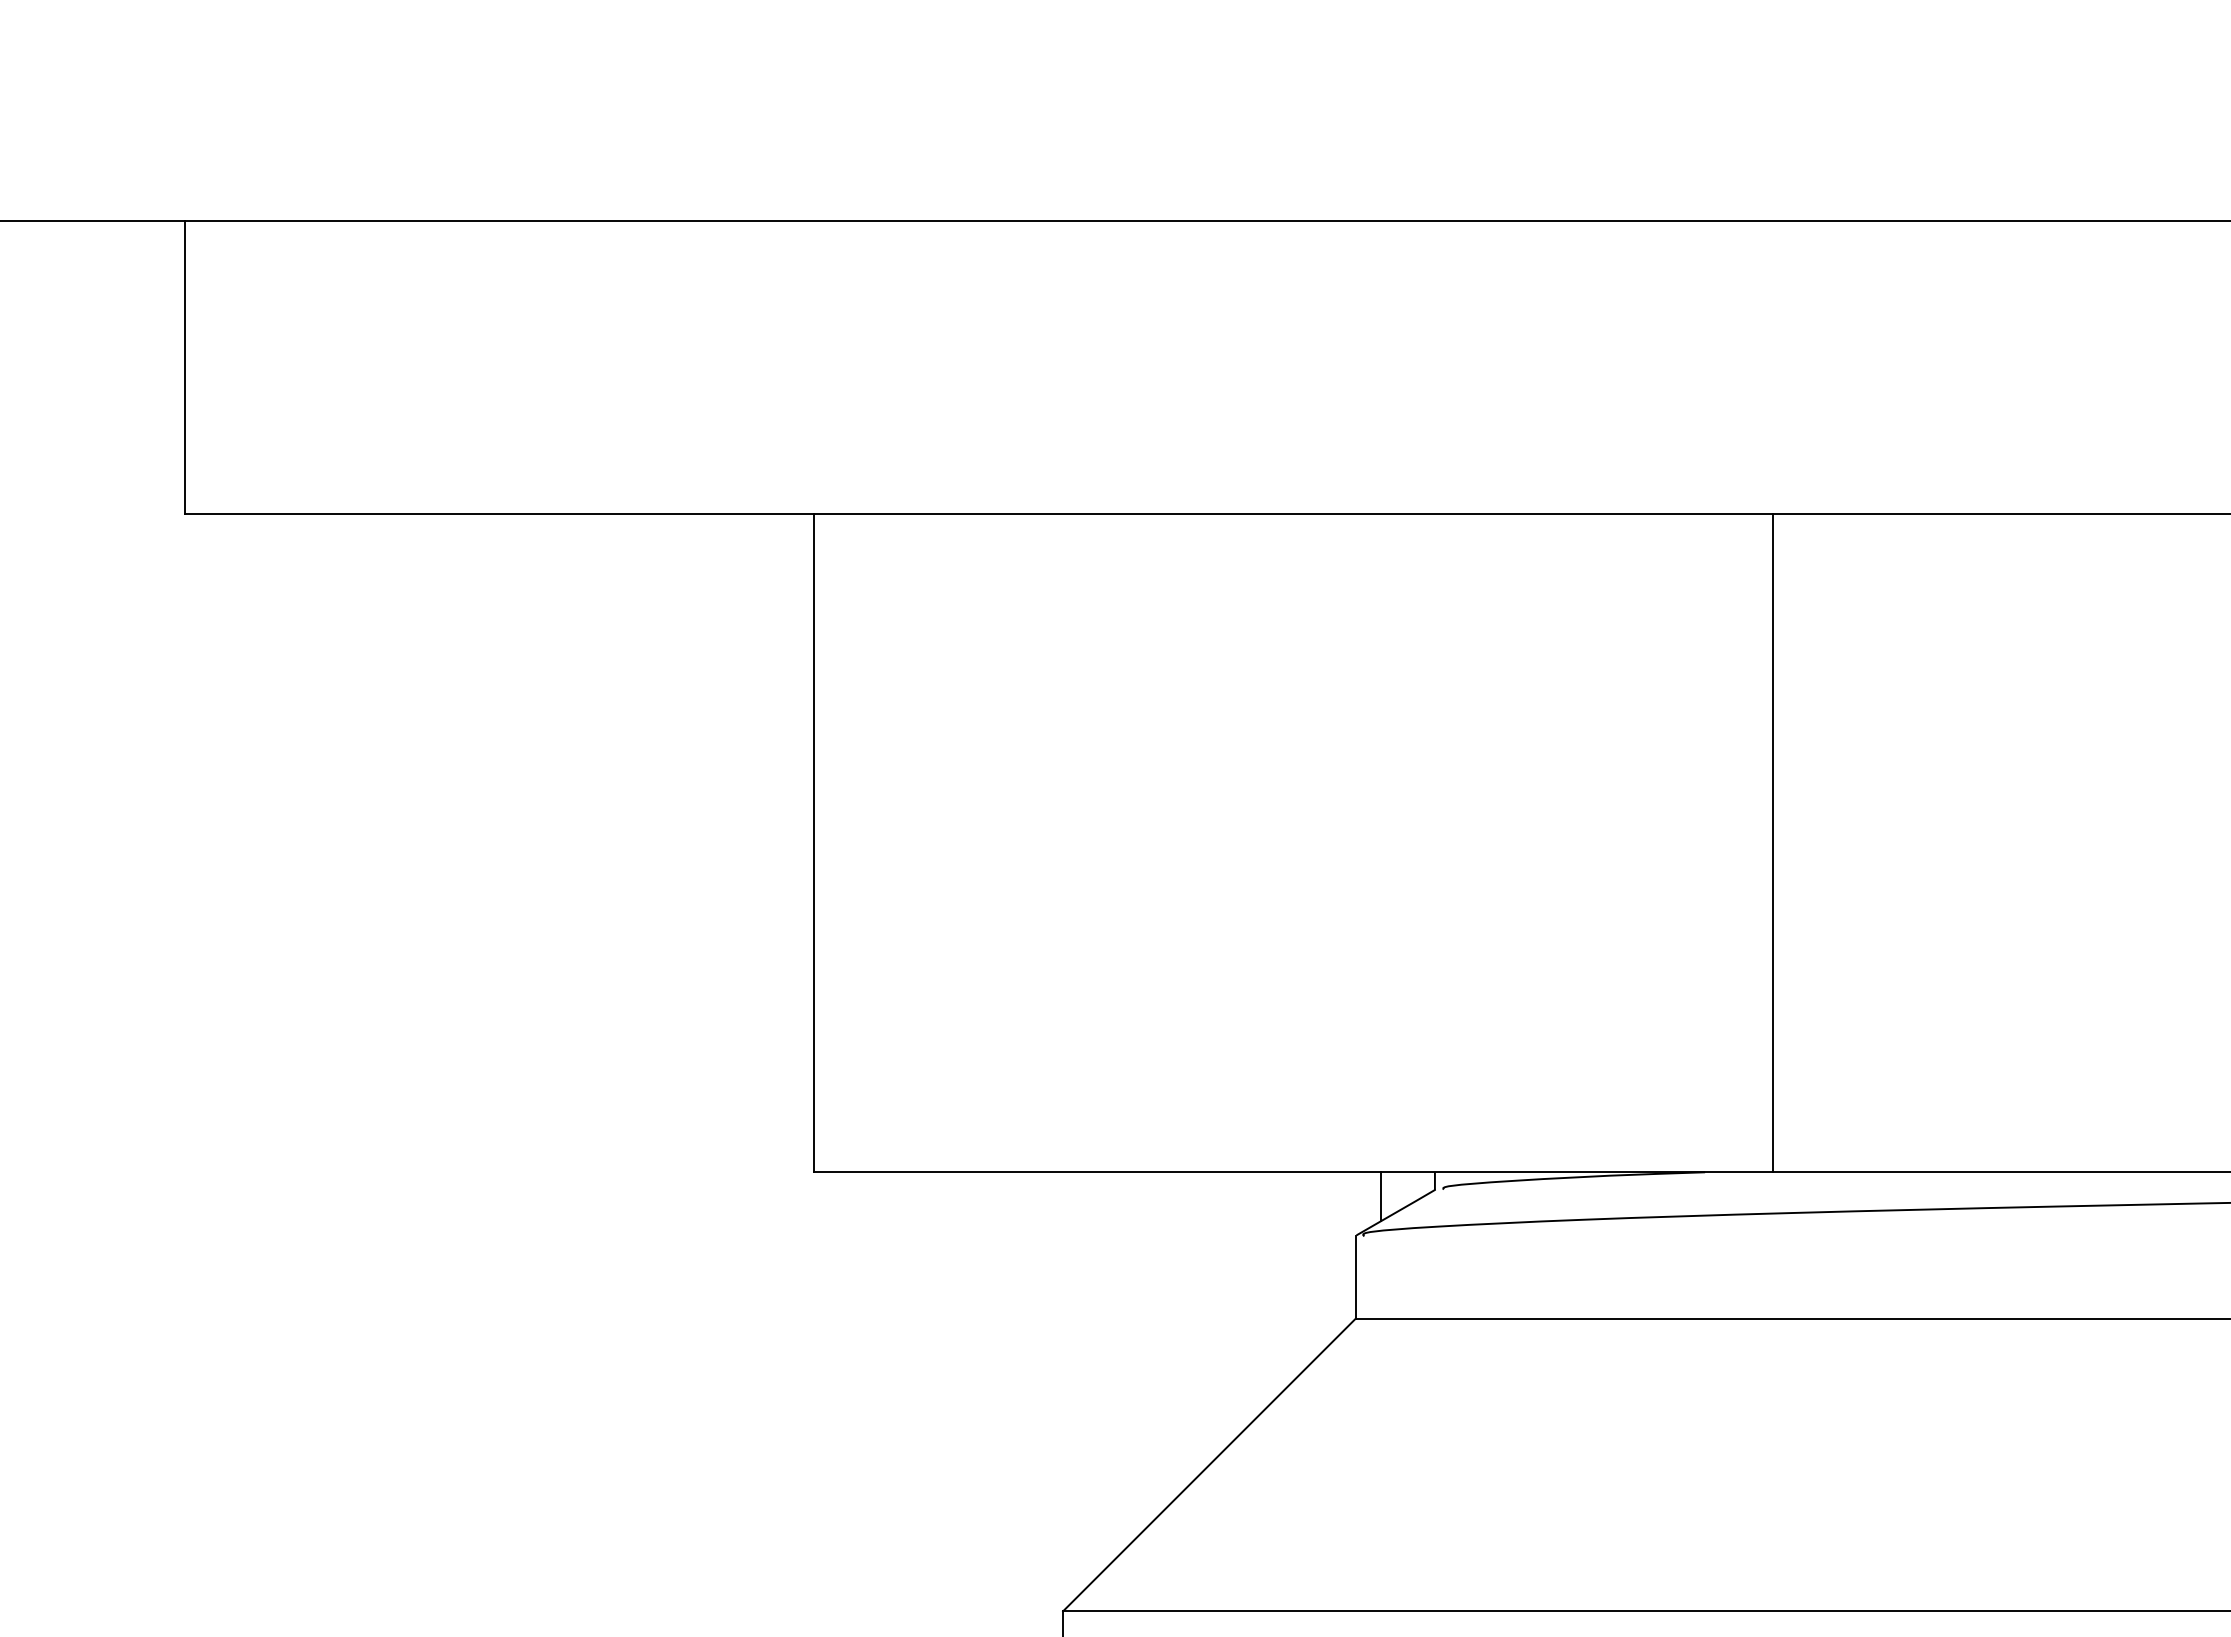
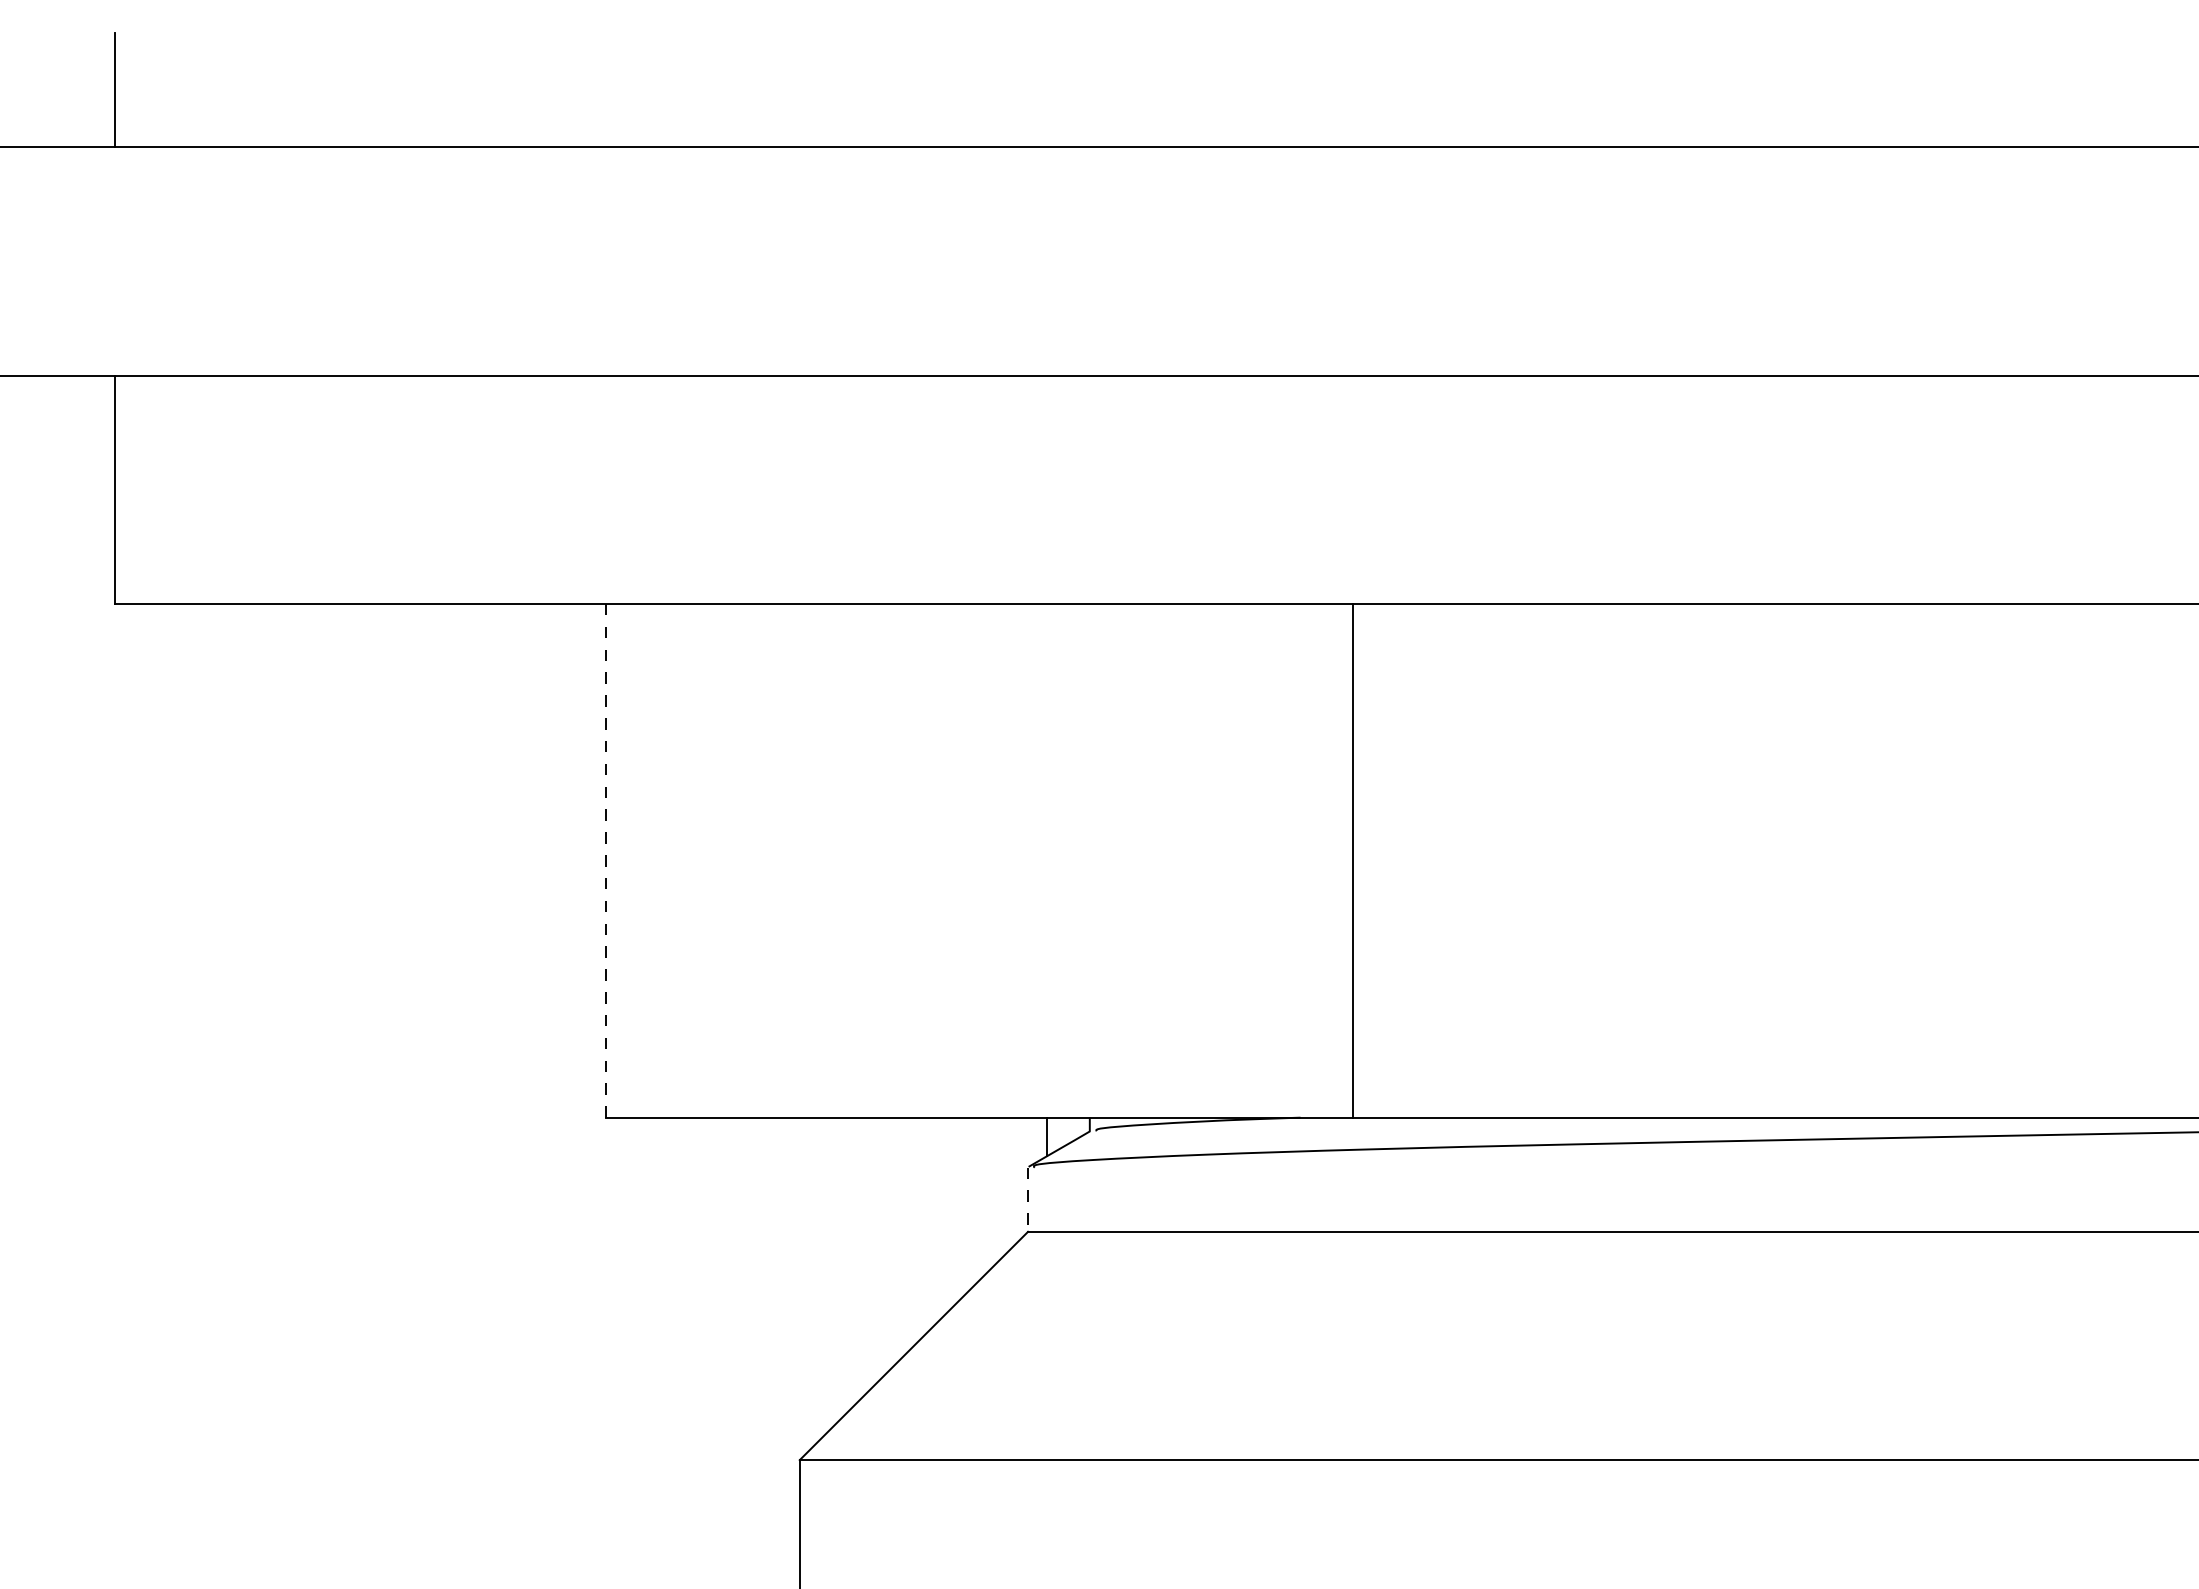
line: (814, 842) -> (605, 860), solid -> dashed
line: (1356, 1278) -> (1028, 1200), solid -> dashed

